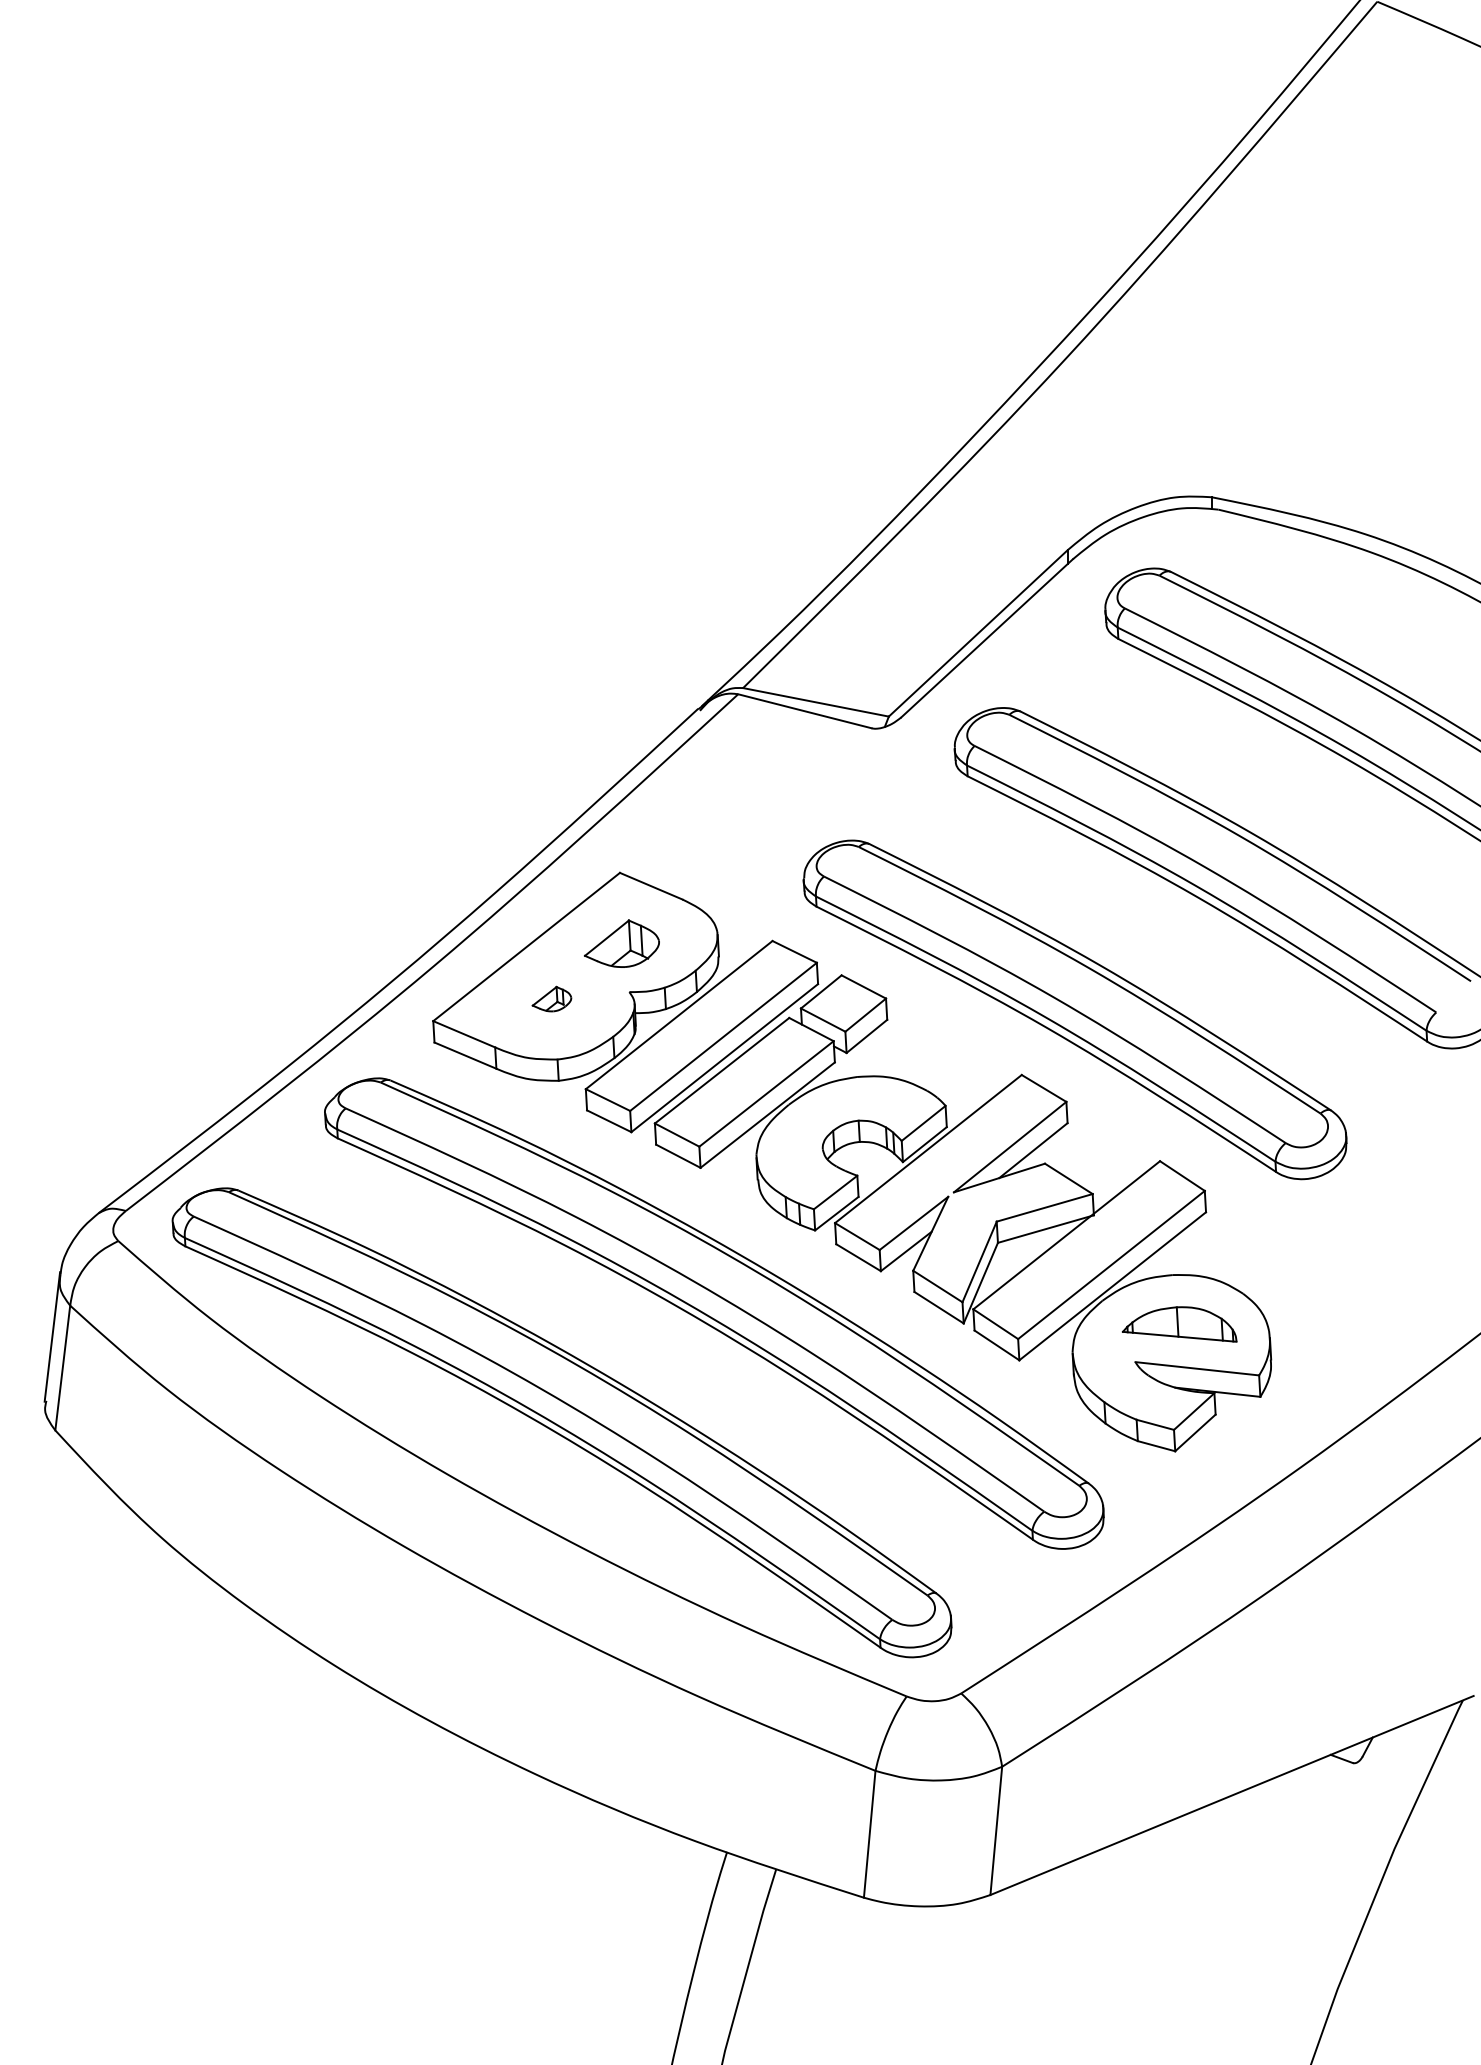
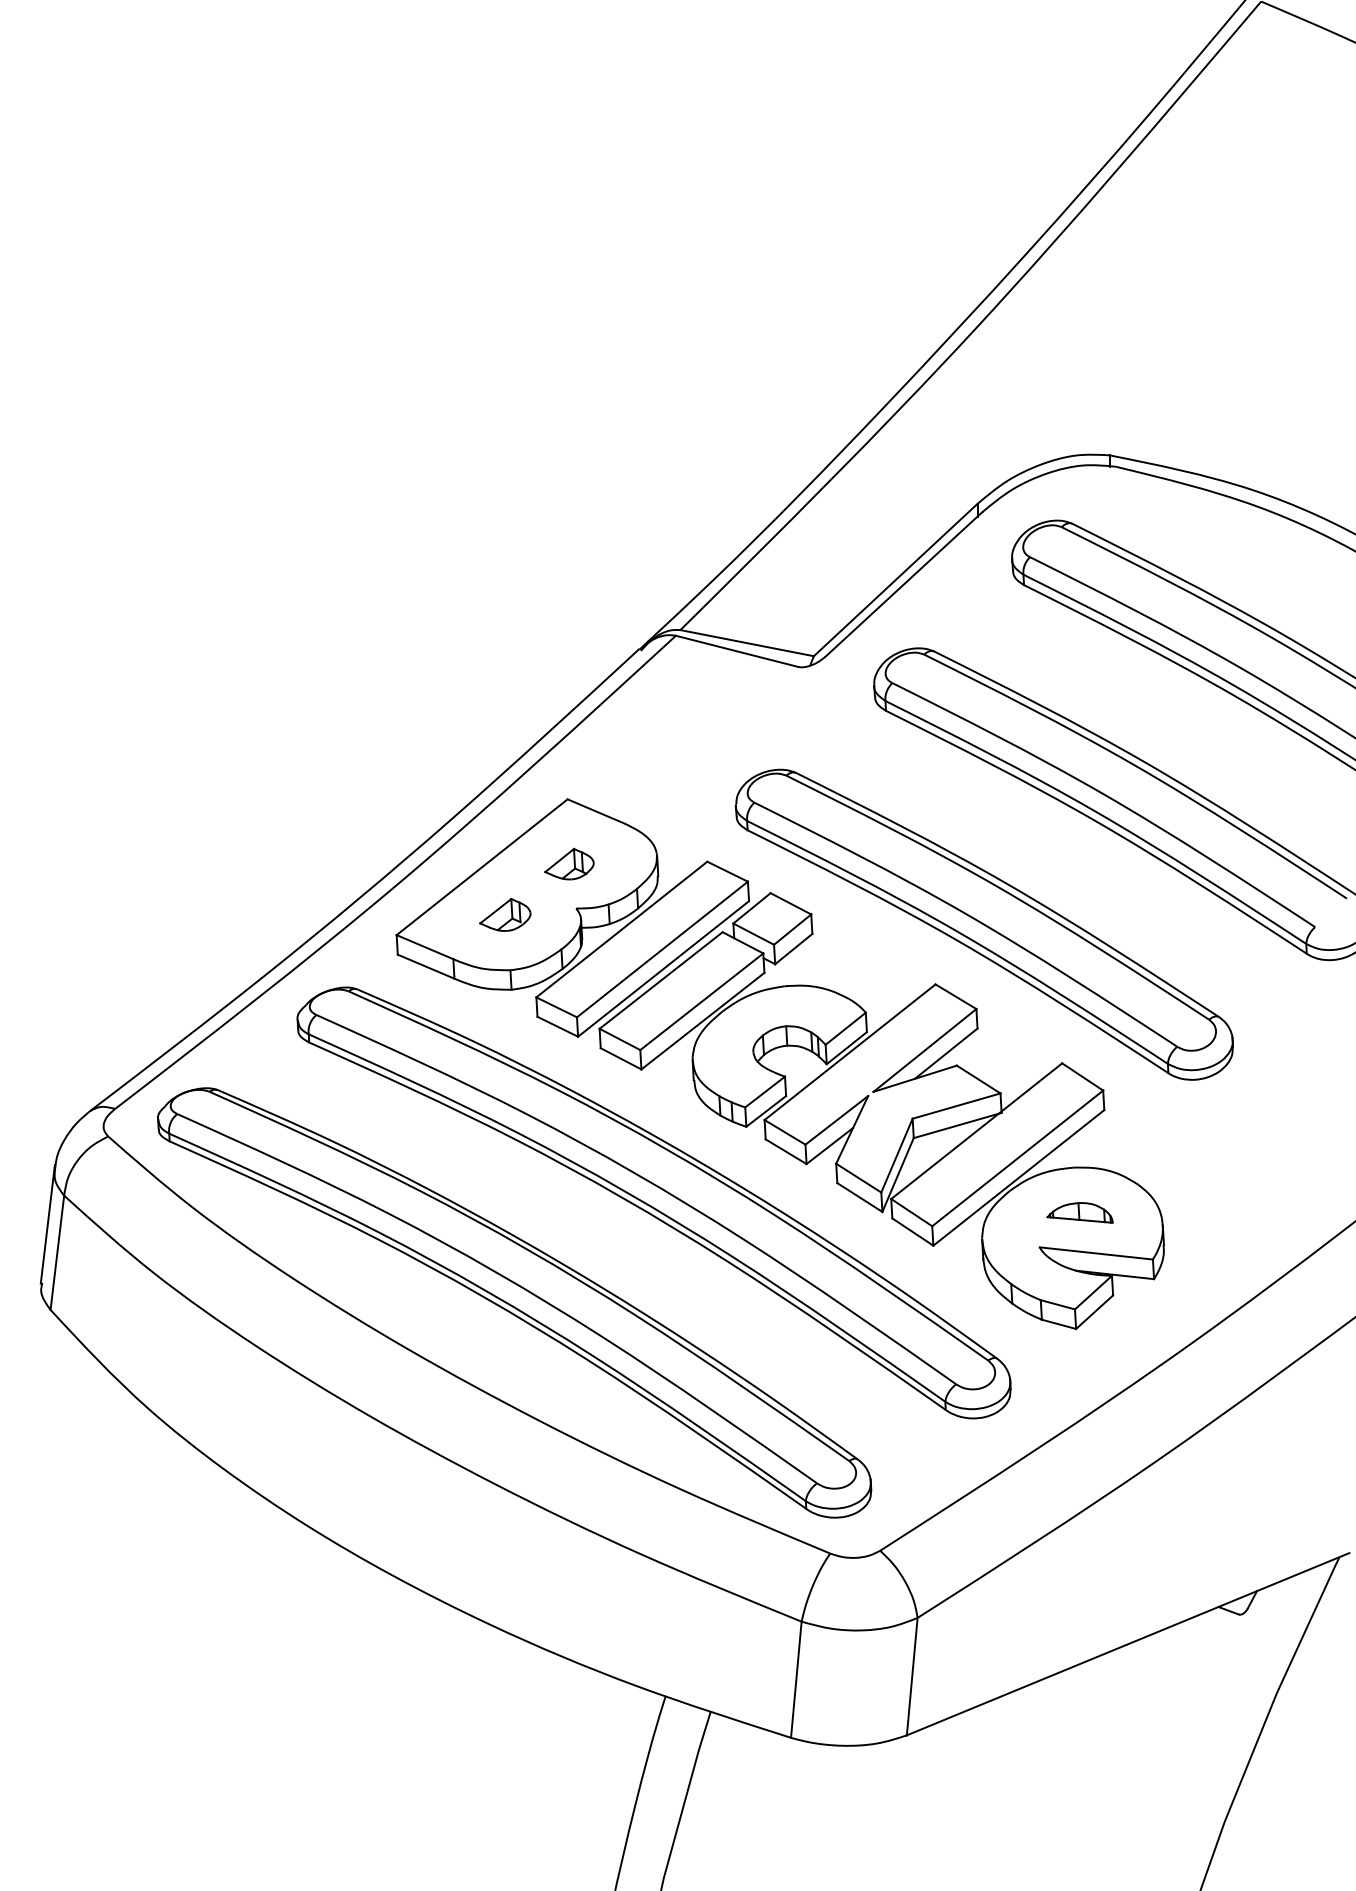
part: (622, 942) -> (569, 863), size x0.71
part: (552, 998) -> (505, 914), size x1.43
part: (1178, 1324) -> (1079, 1212), size x0.62

